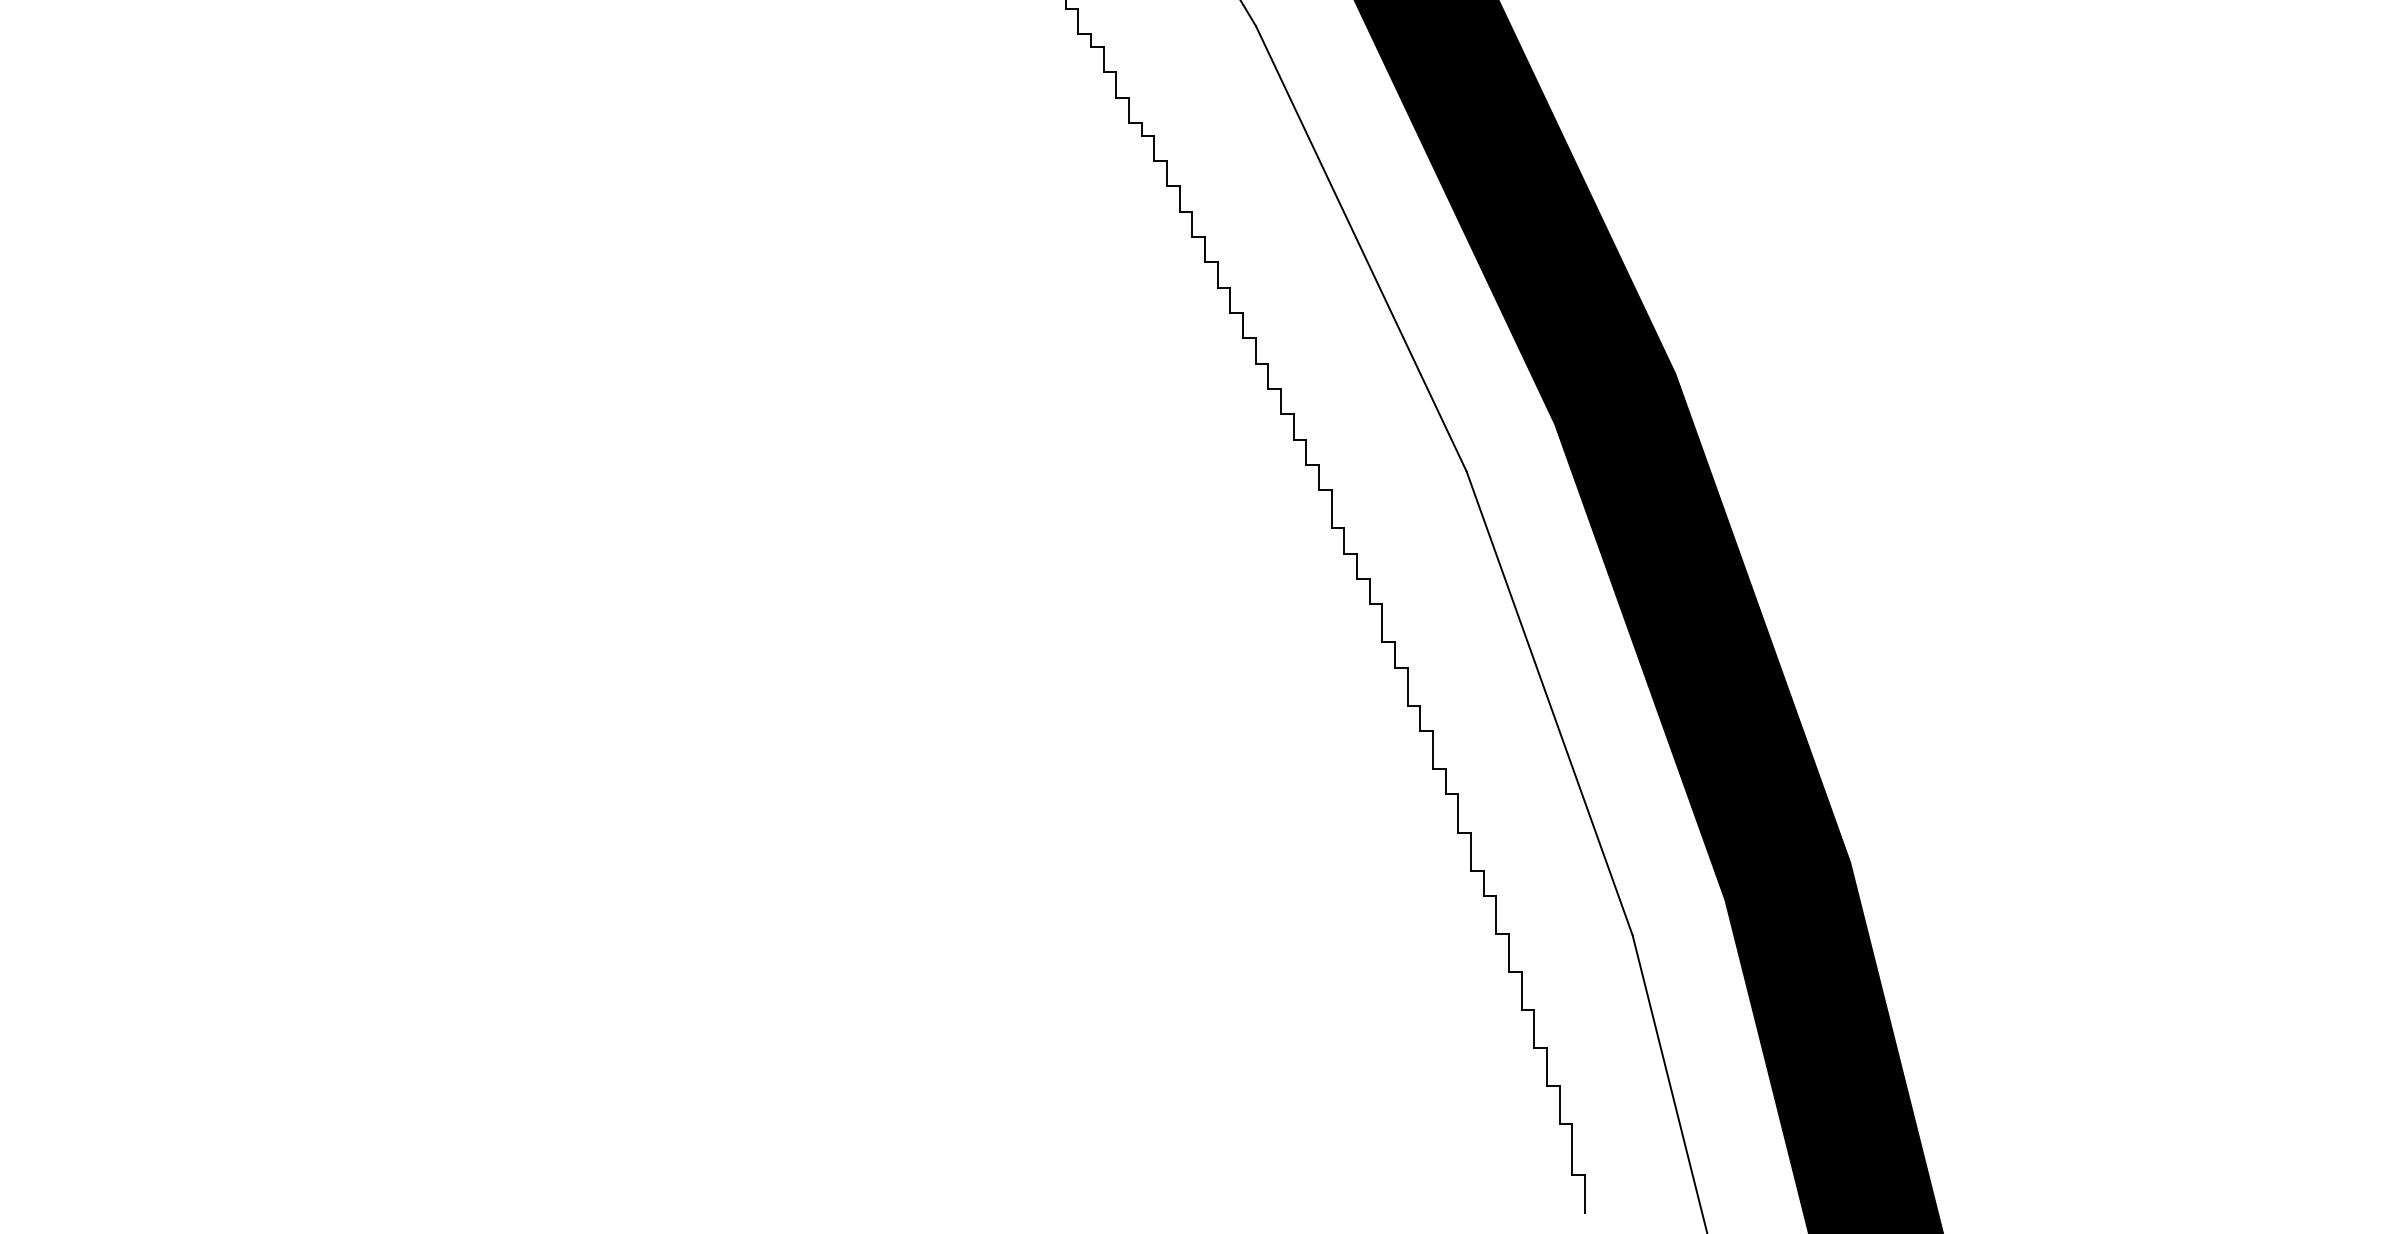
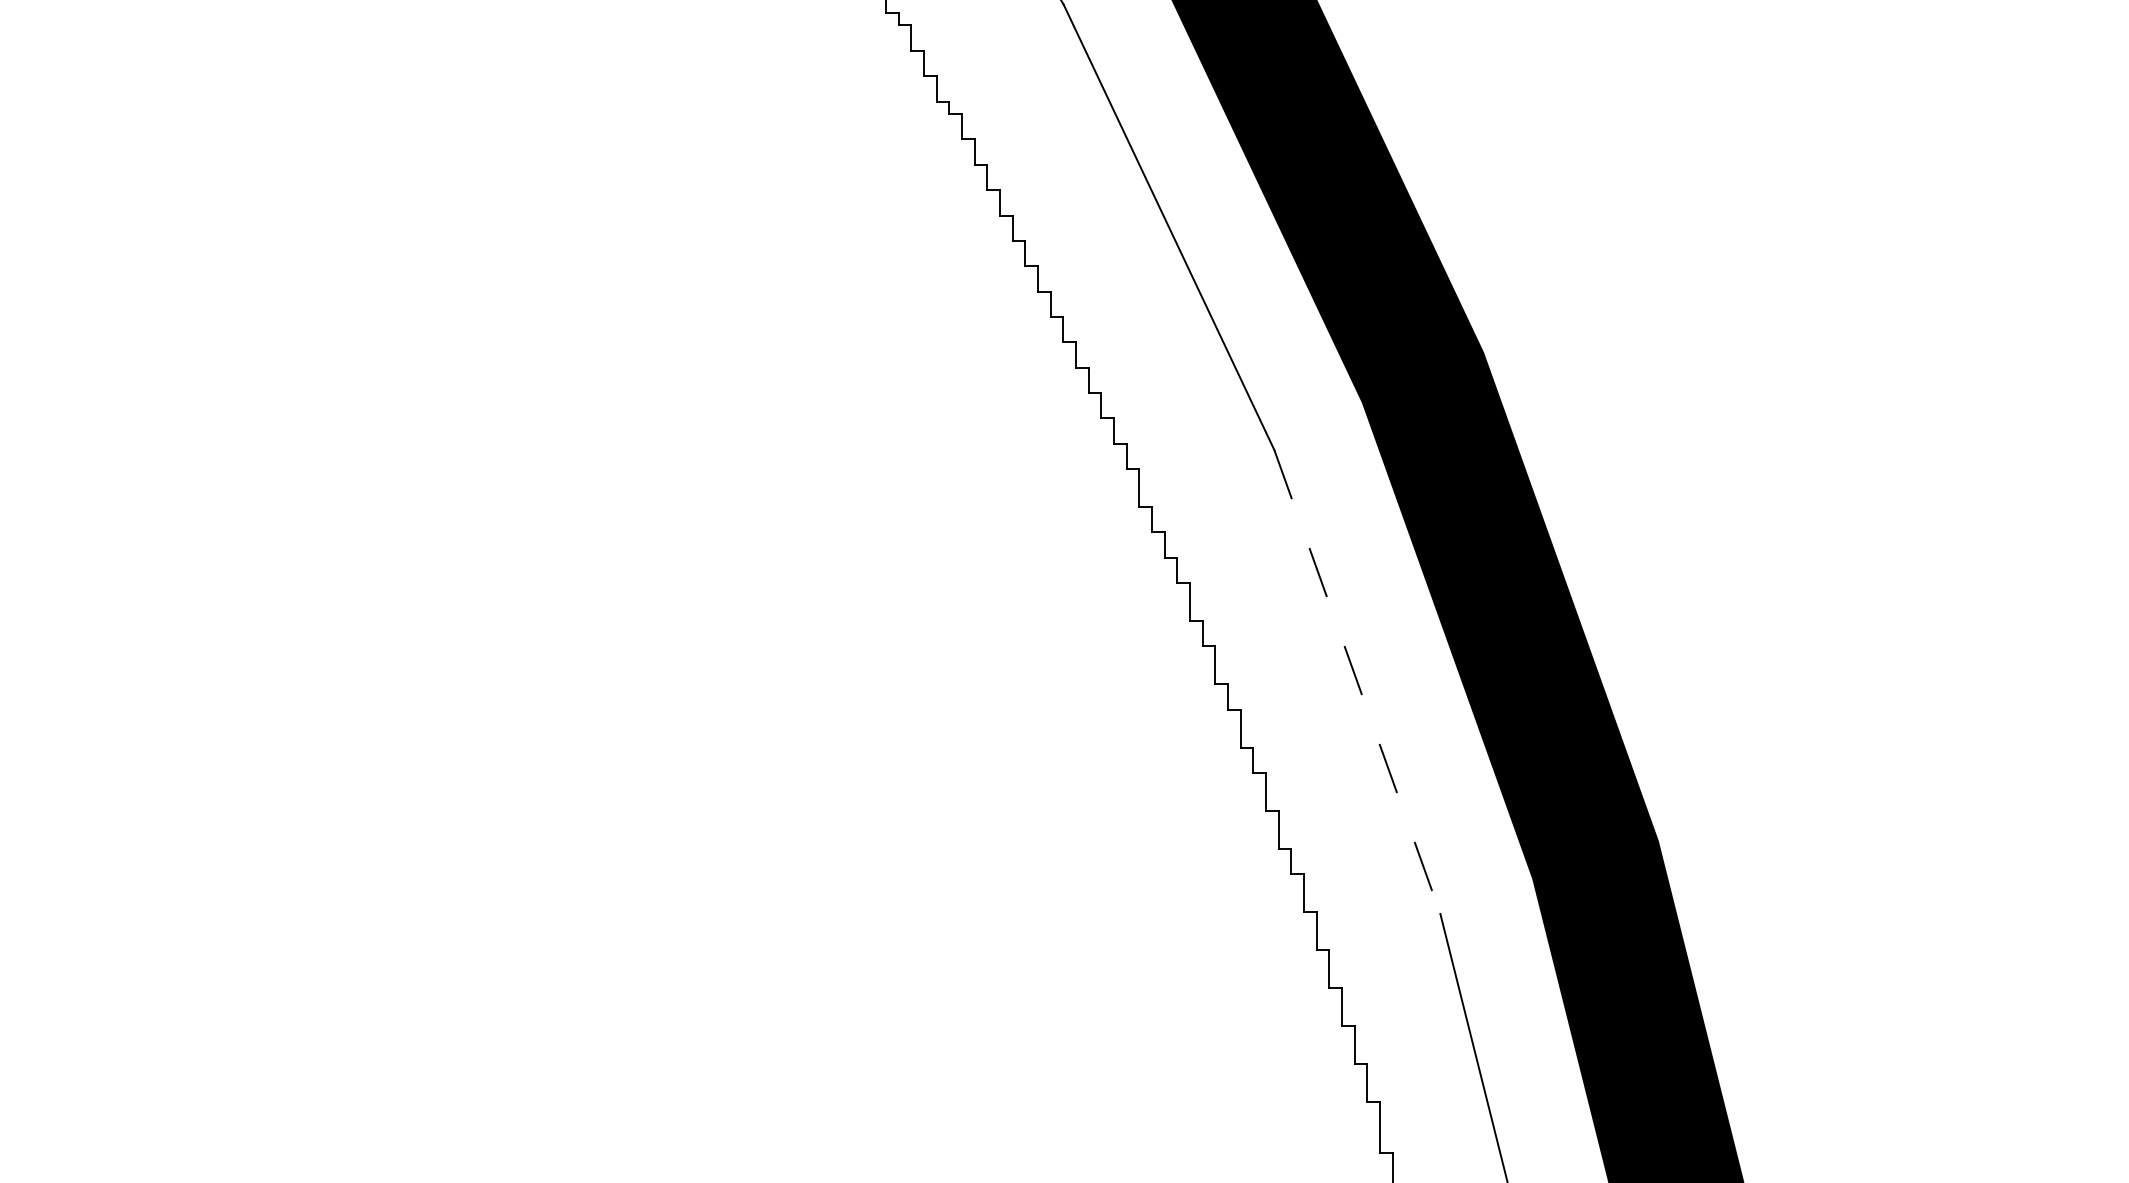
line: (1549, 704) -> (1357, 682), solid -> dashed

